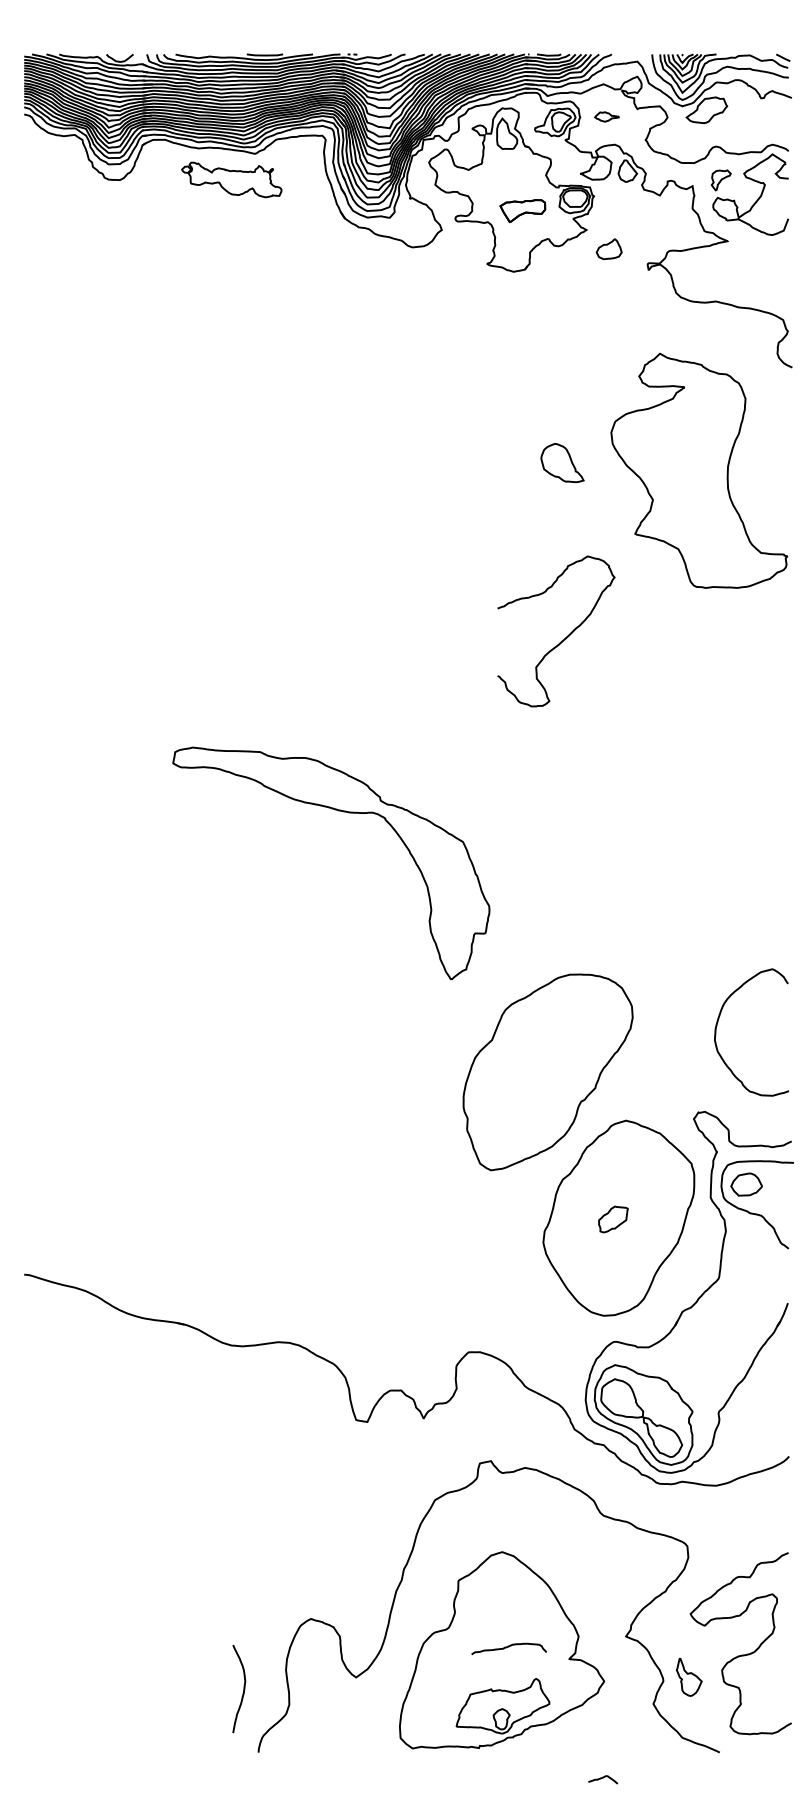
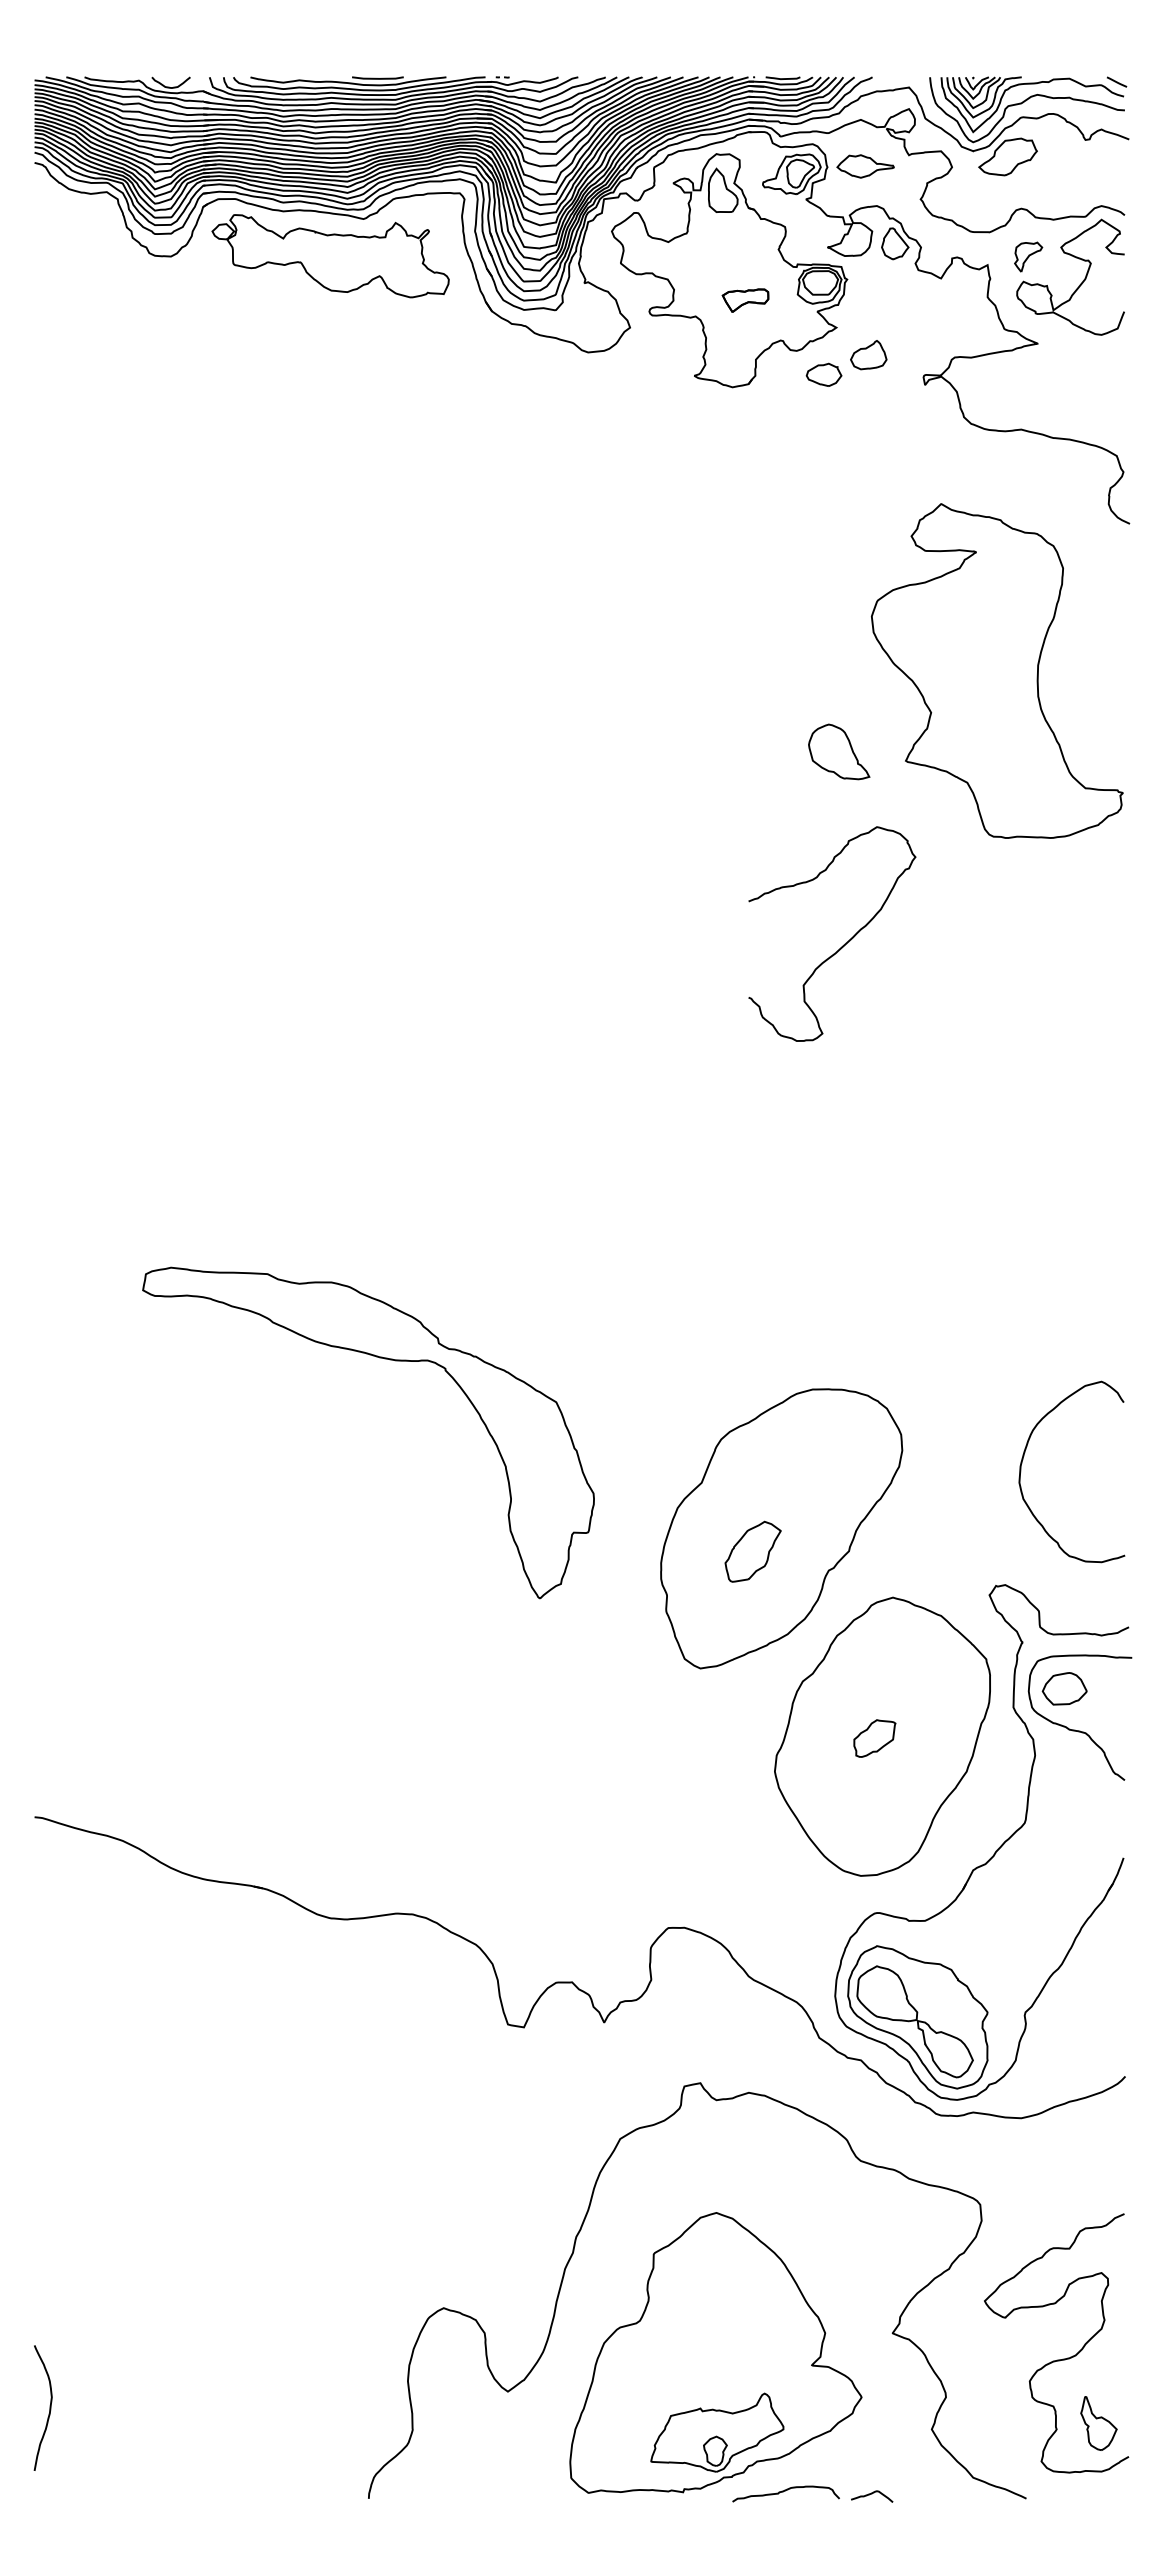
part: (606, 116) -> (865, 166), size x1.67
part: (231, 180) -> (330, 256), size x1.67
part: (522, 210) -> (745, 300), size x0.71
part: (577, 262) -> (823, 374), added
part: (562, 462) -> (839, 751), moved
curve: (564, 638) -> (843, 944), moved
part: (342, 811) -> (384, 1359), moved
part: (527, 1088) -> (752, 1551), added
curve: (508, 1647) -> (785, 2491), moved
part: (688, 1677) -> (1098, 2423), moved
curve: (243, 1688) -> (49, 2407), moved
curve: (603, 1778) -> (872, 2494), moved

